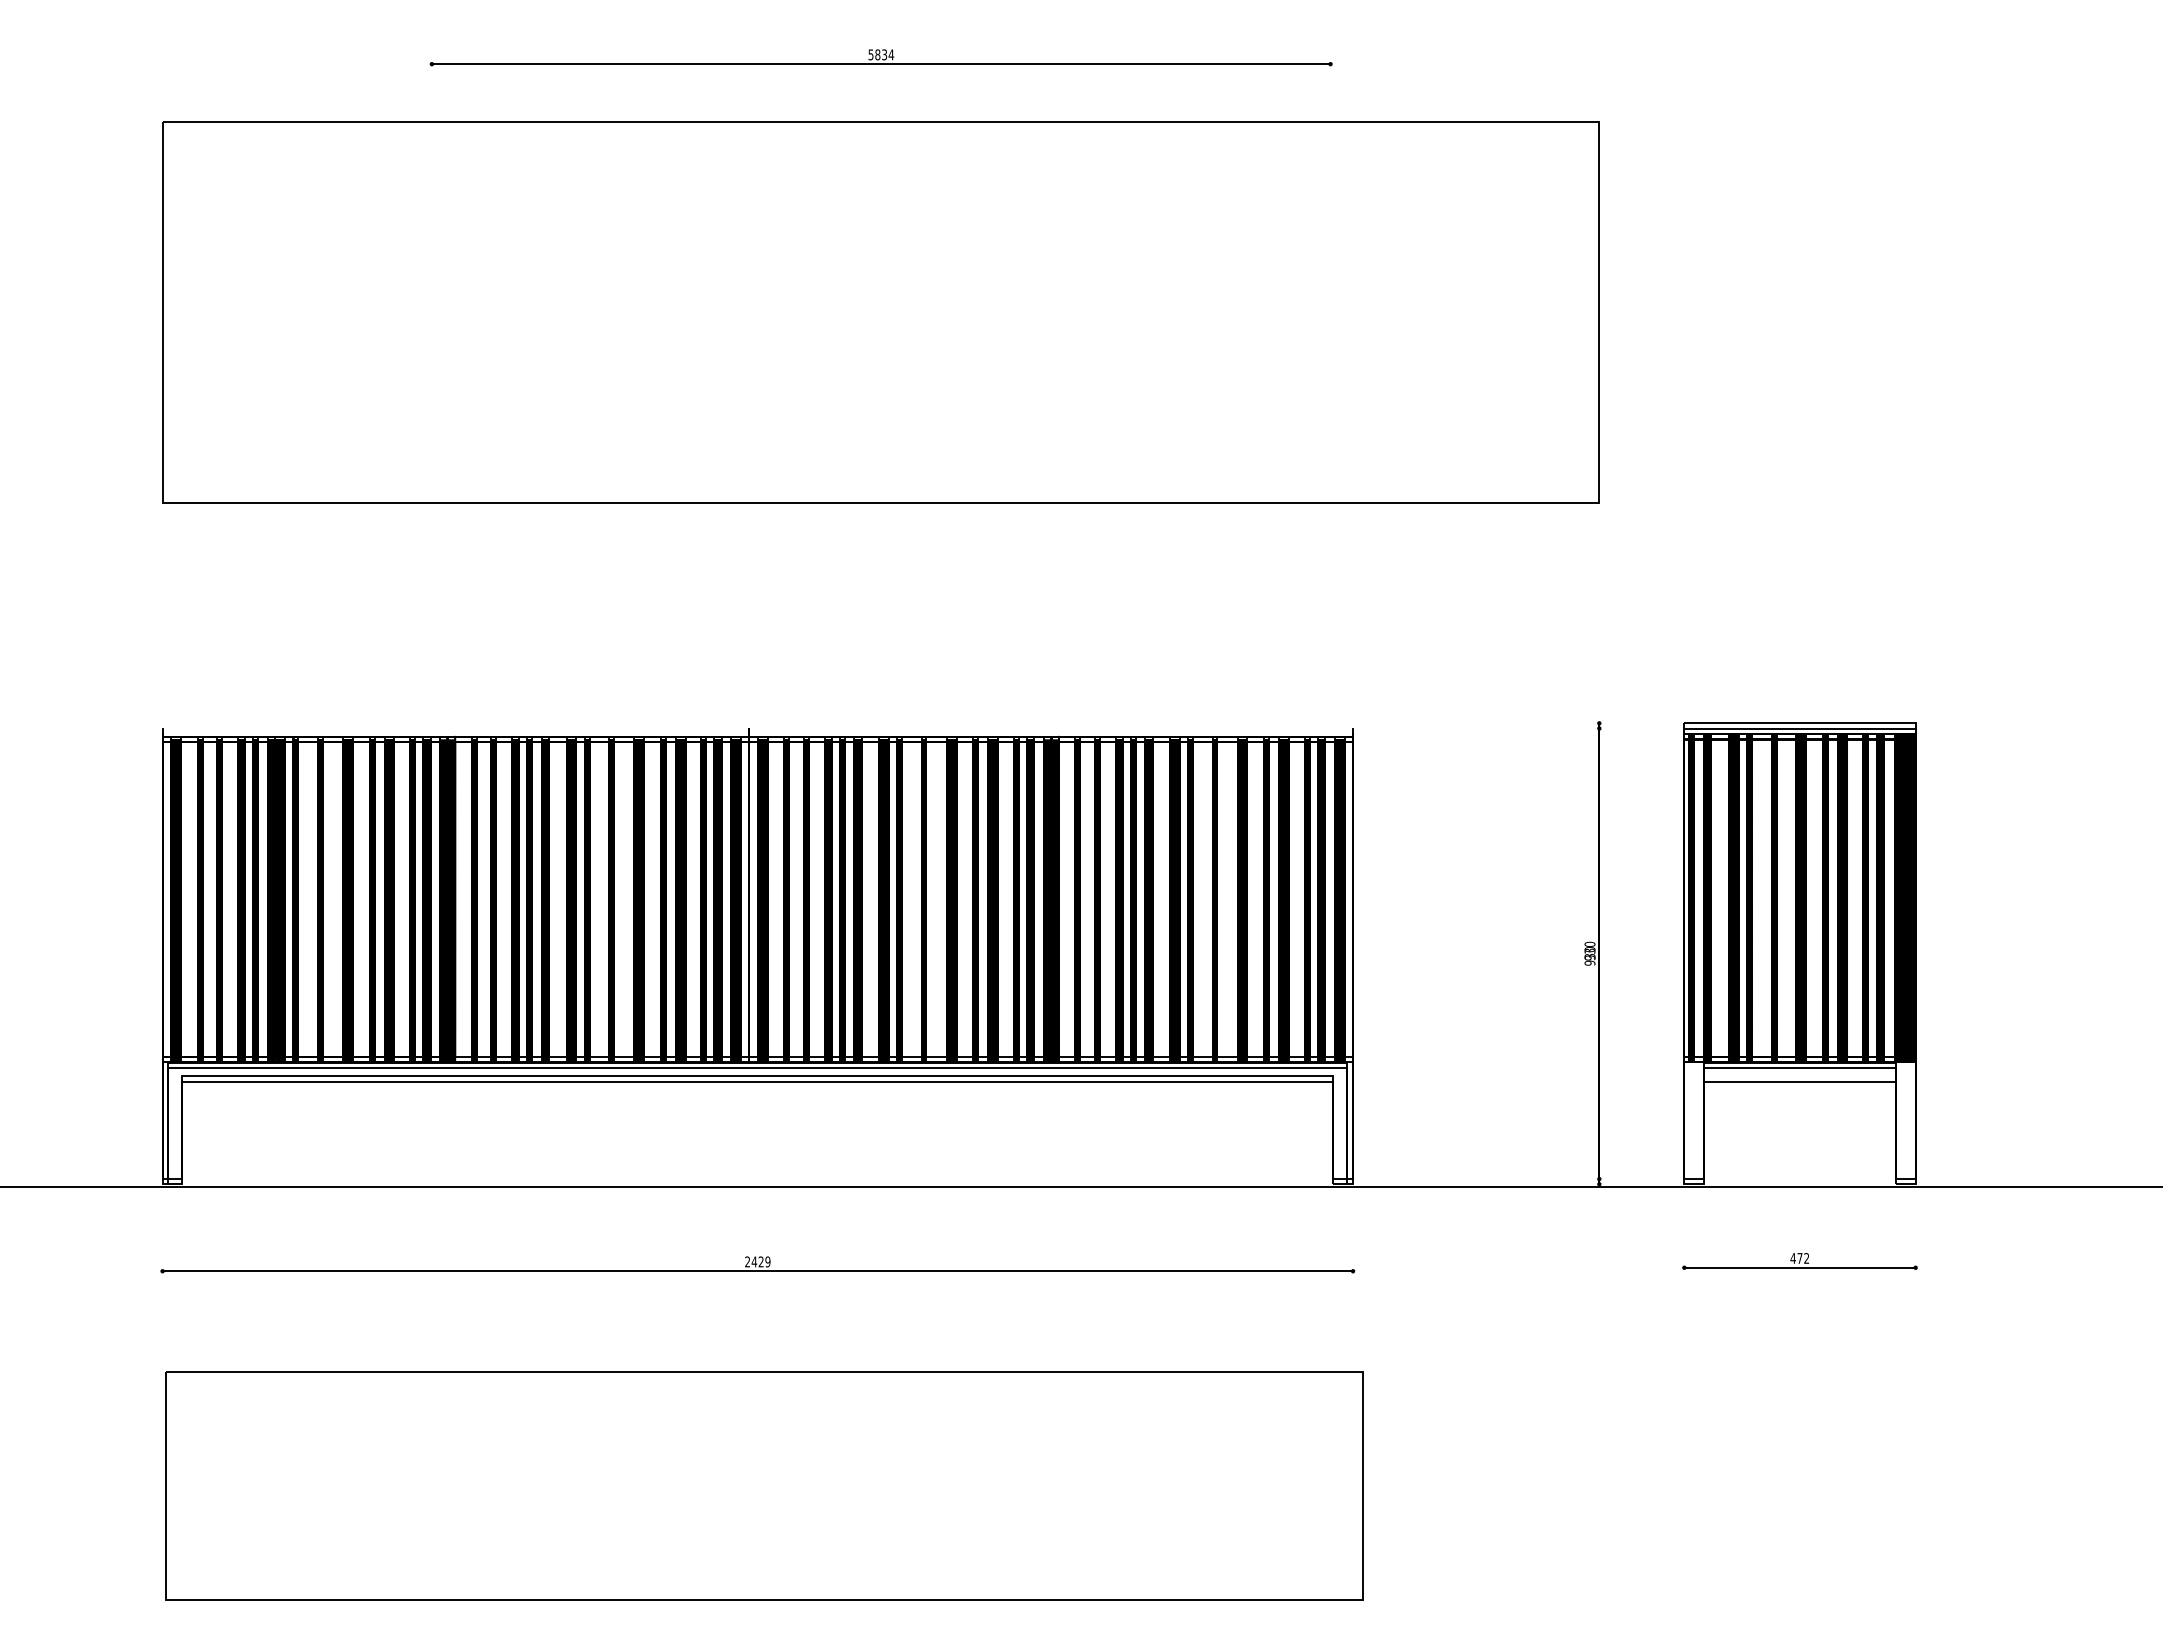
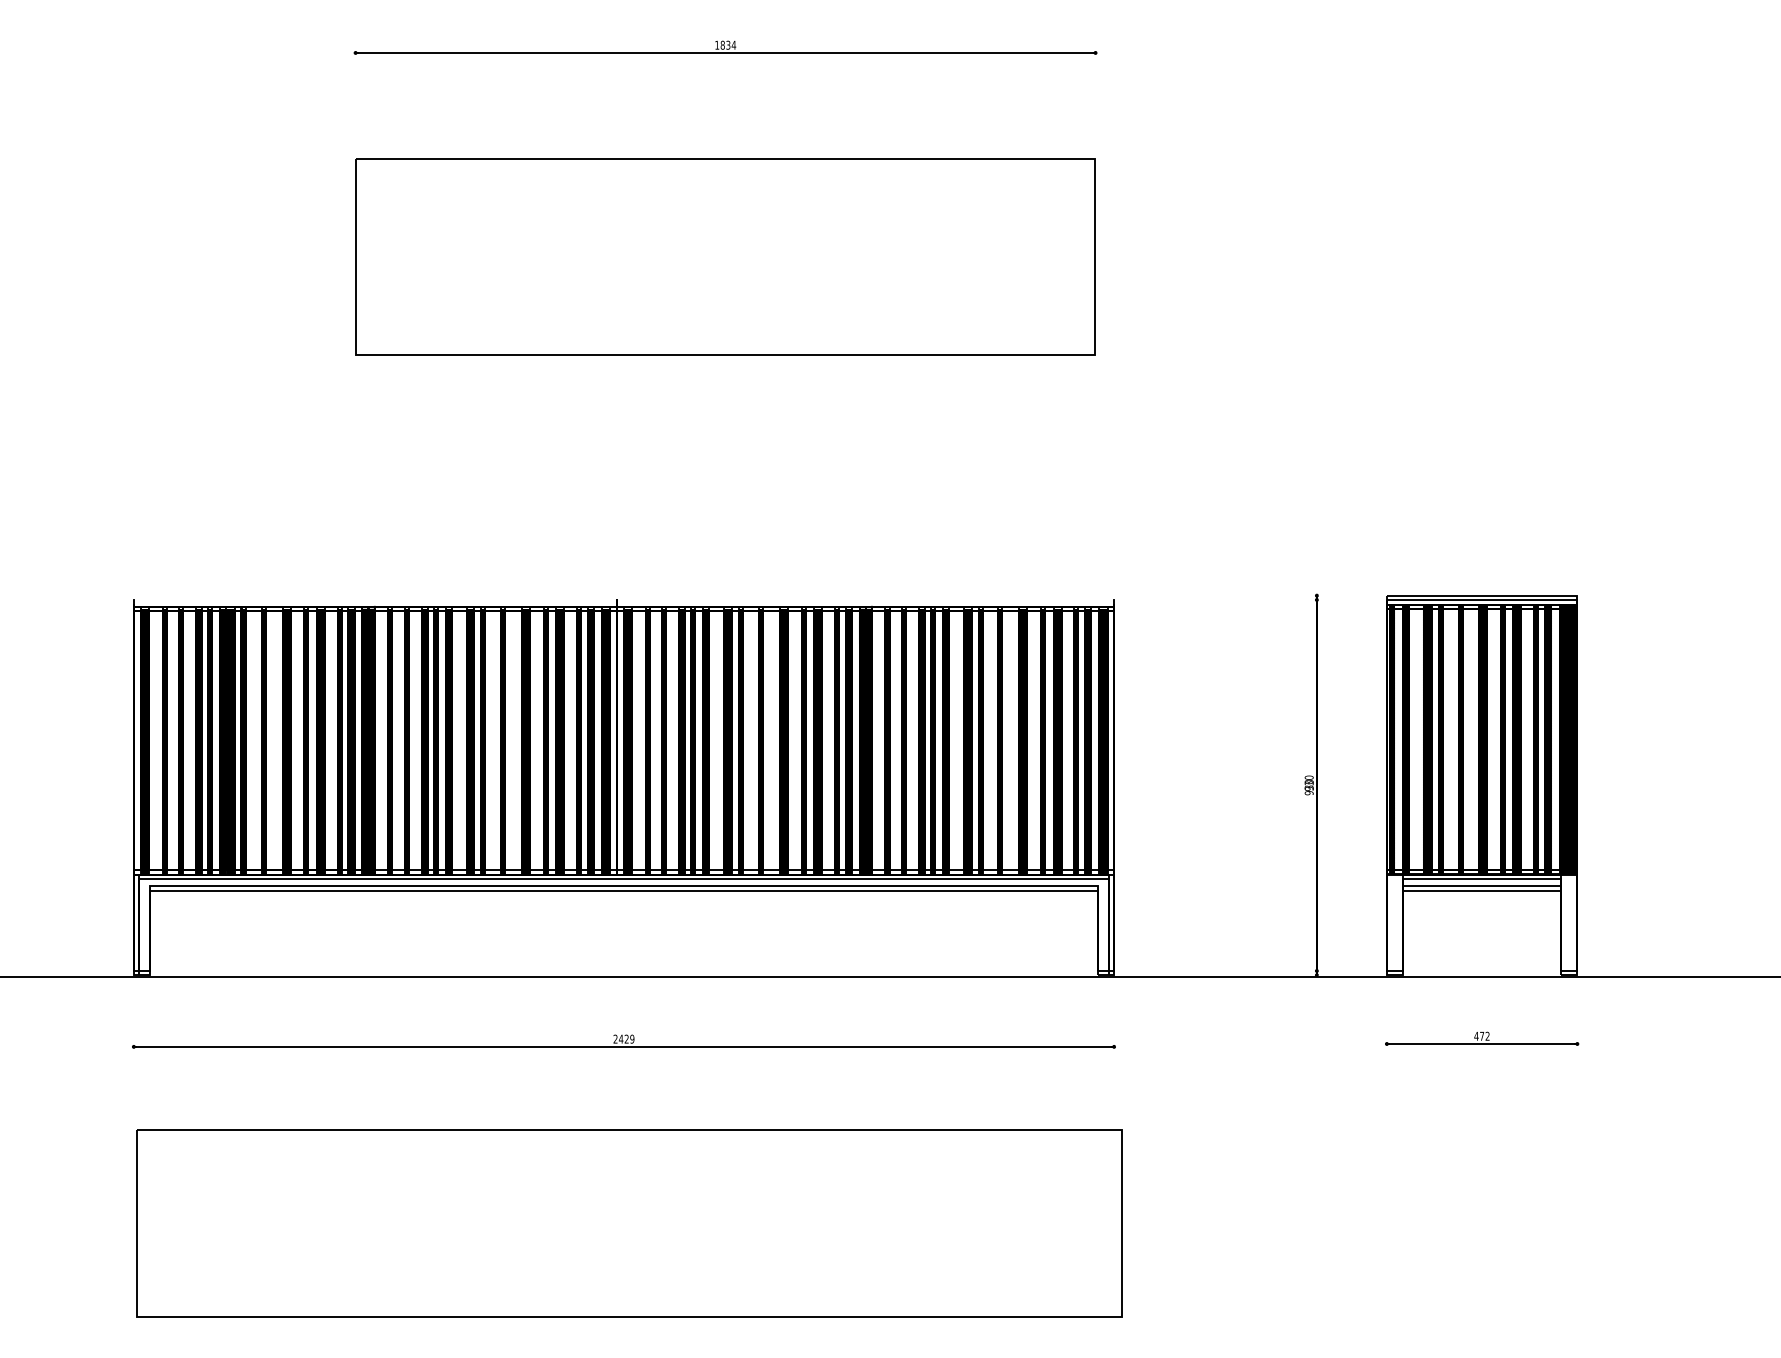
text: (870, 54) -> (716, 44), 5834 -> 1834
part: (880, 312) -> (724, 257), size x0.62
line: (1799, 1076) -> (1481, 886), added

